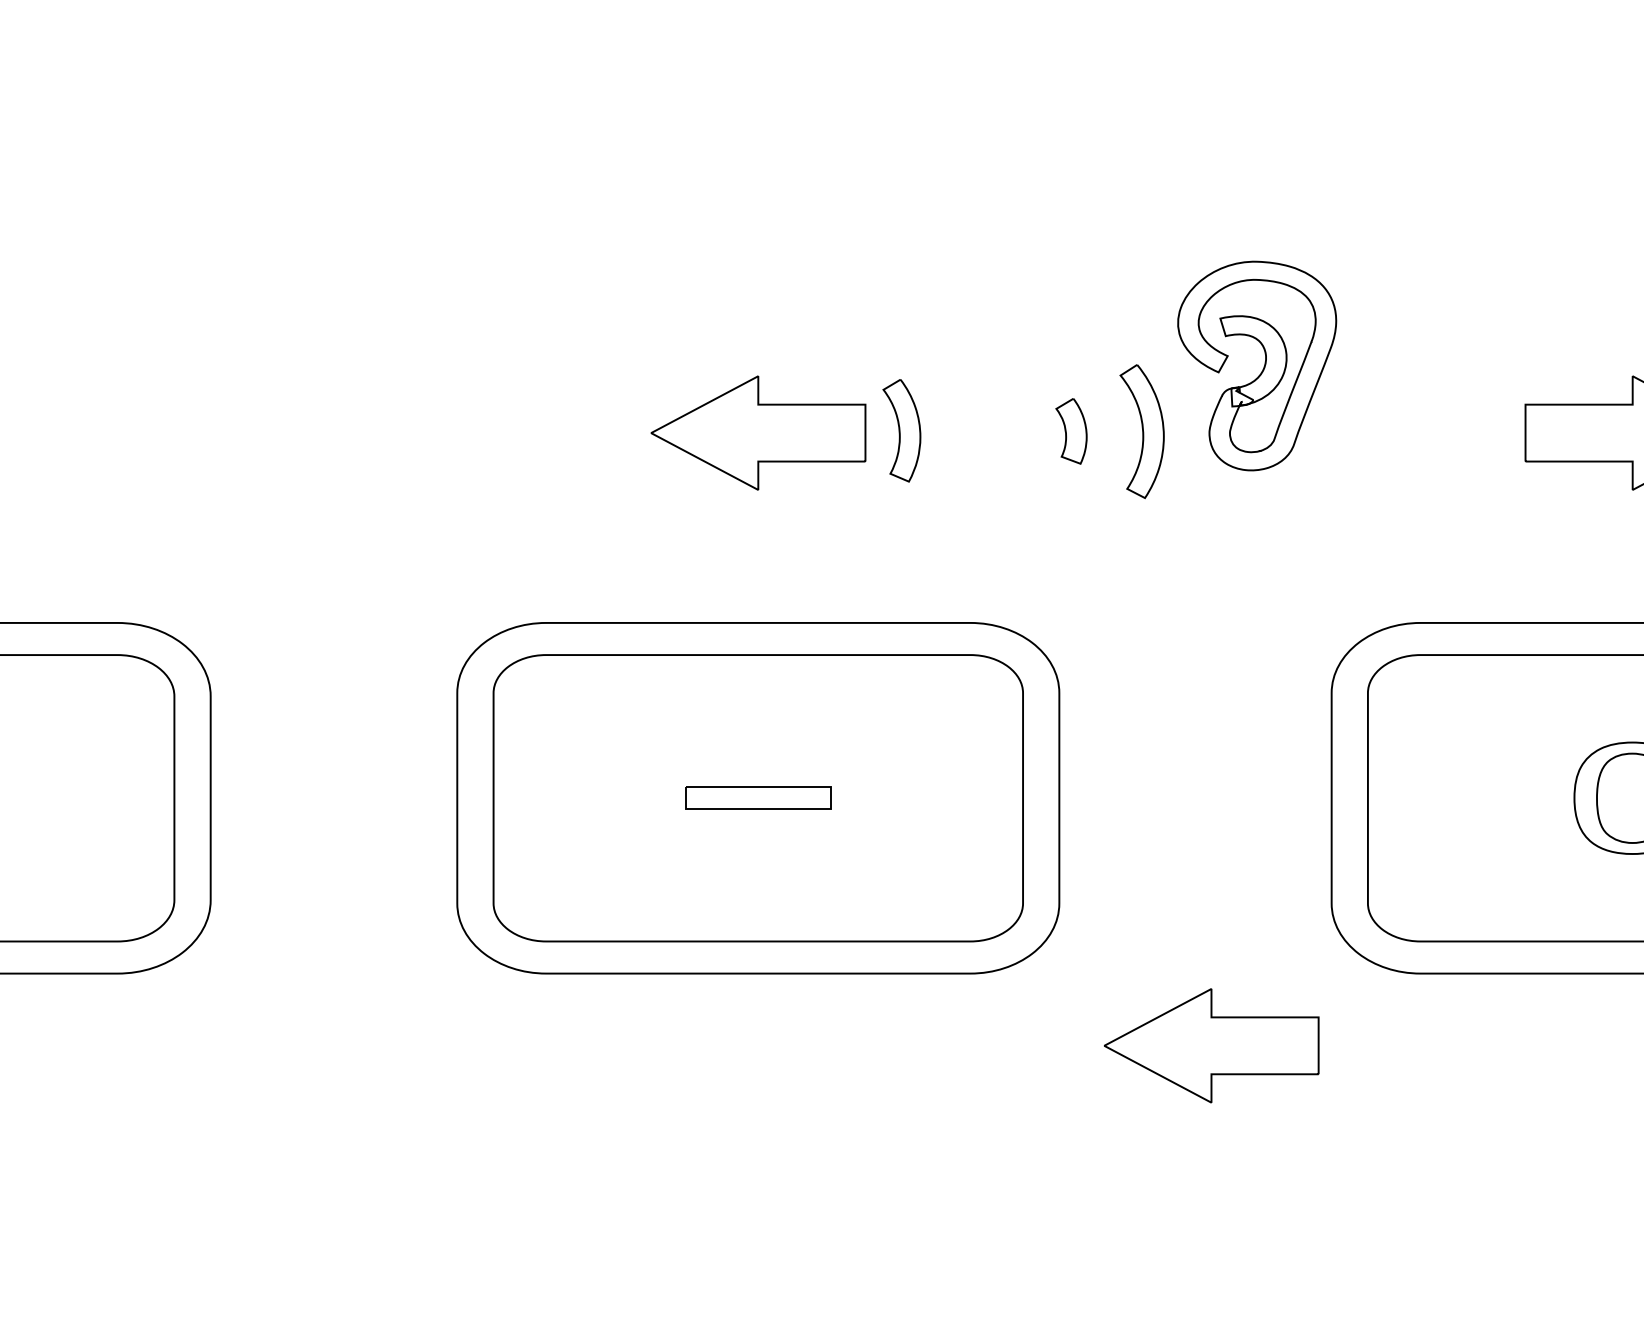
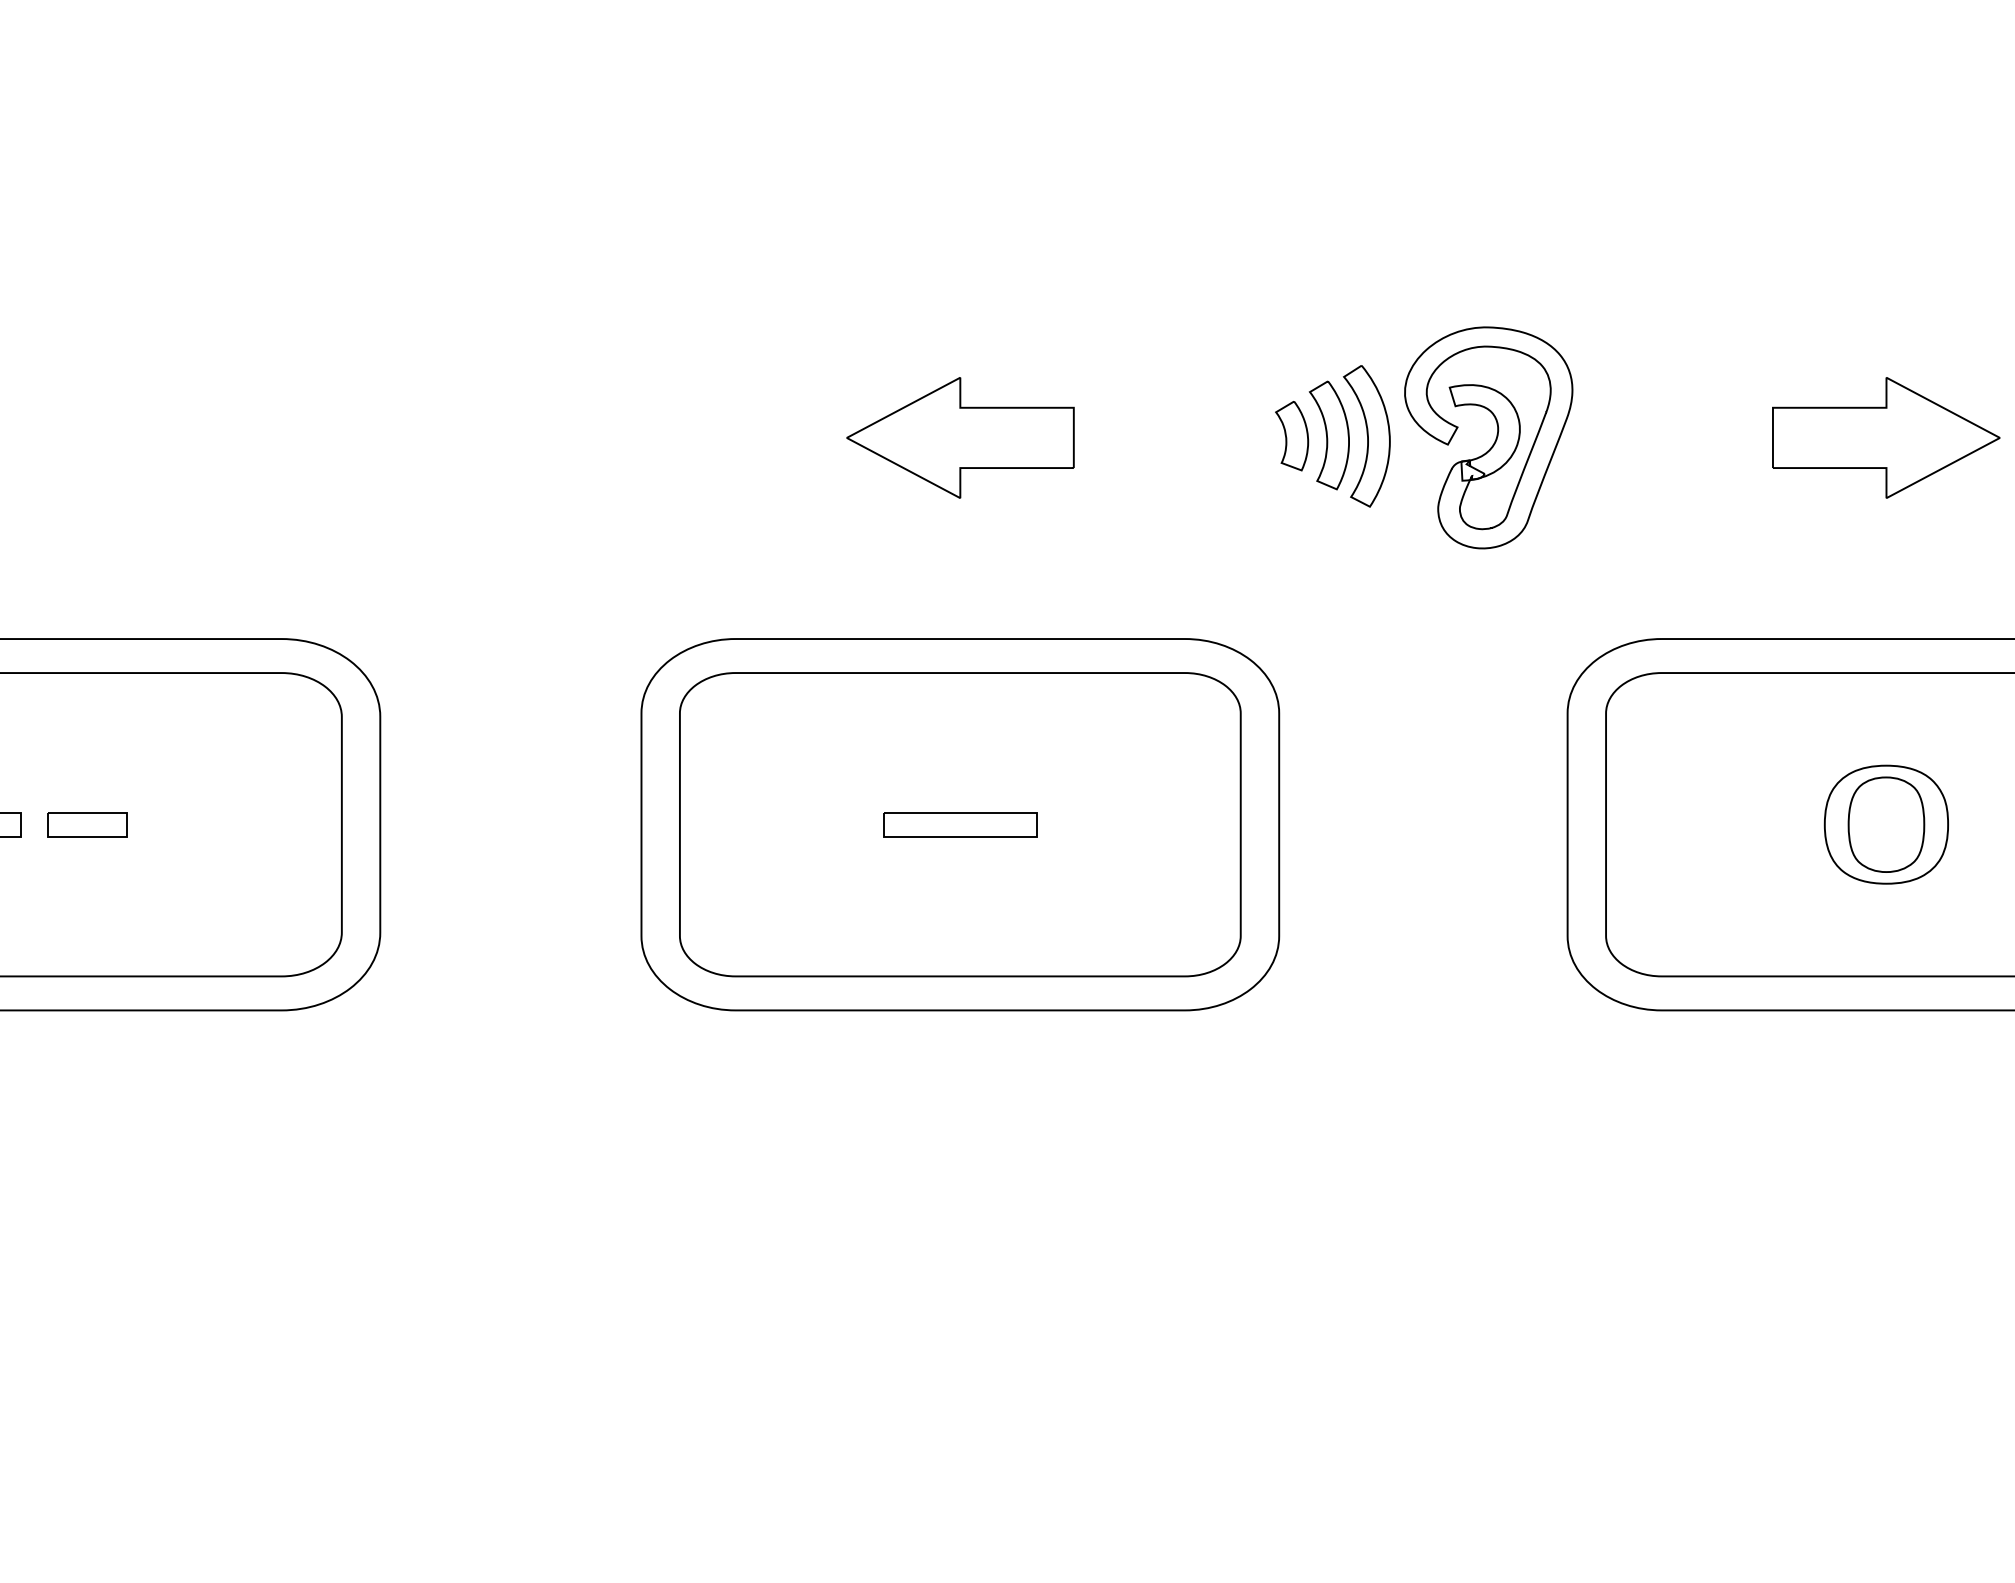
part: (1263, 366) -> (1495, 438), moved
part: (901, 430) -> (1328, 435), moved
part: (1211, 1045) -> (1440, 1086), removed

